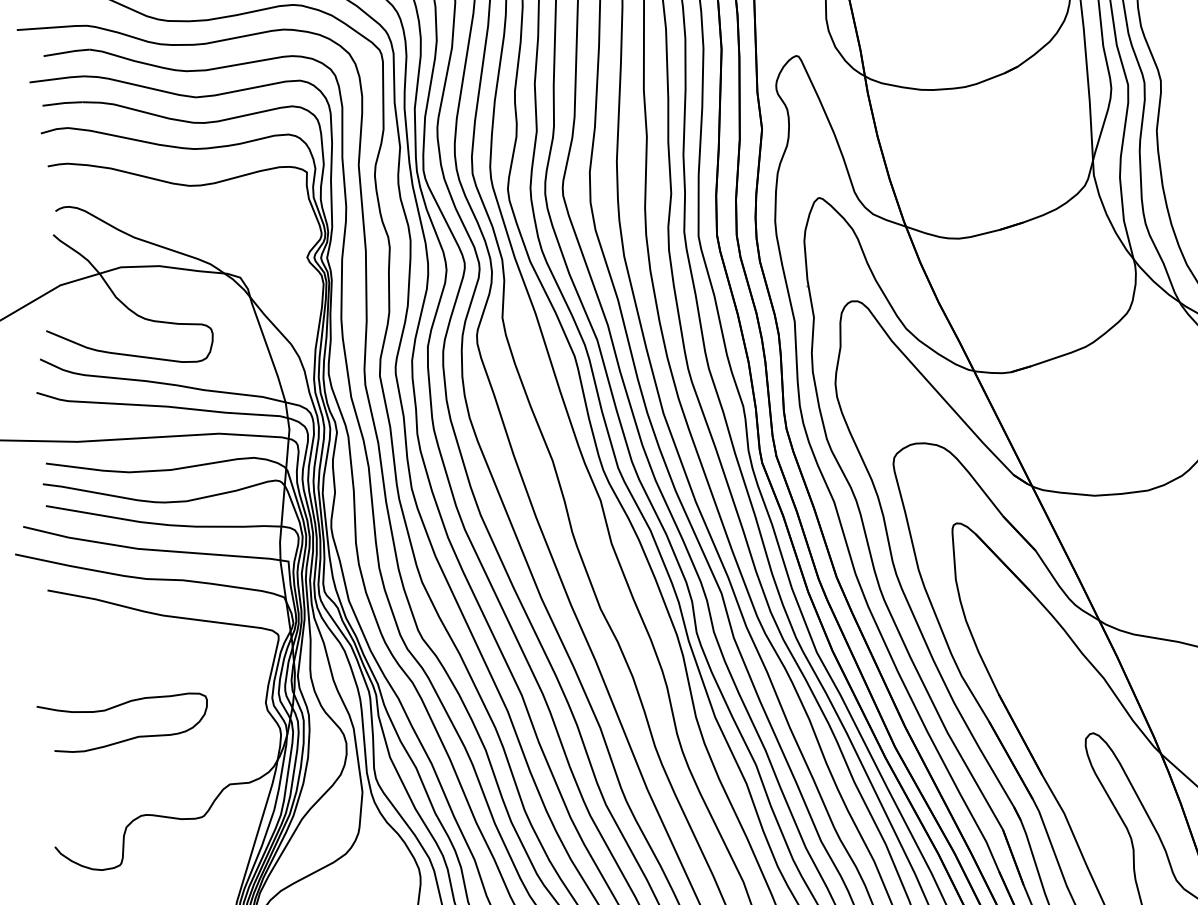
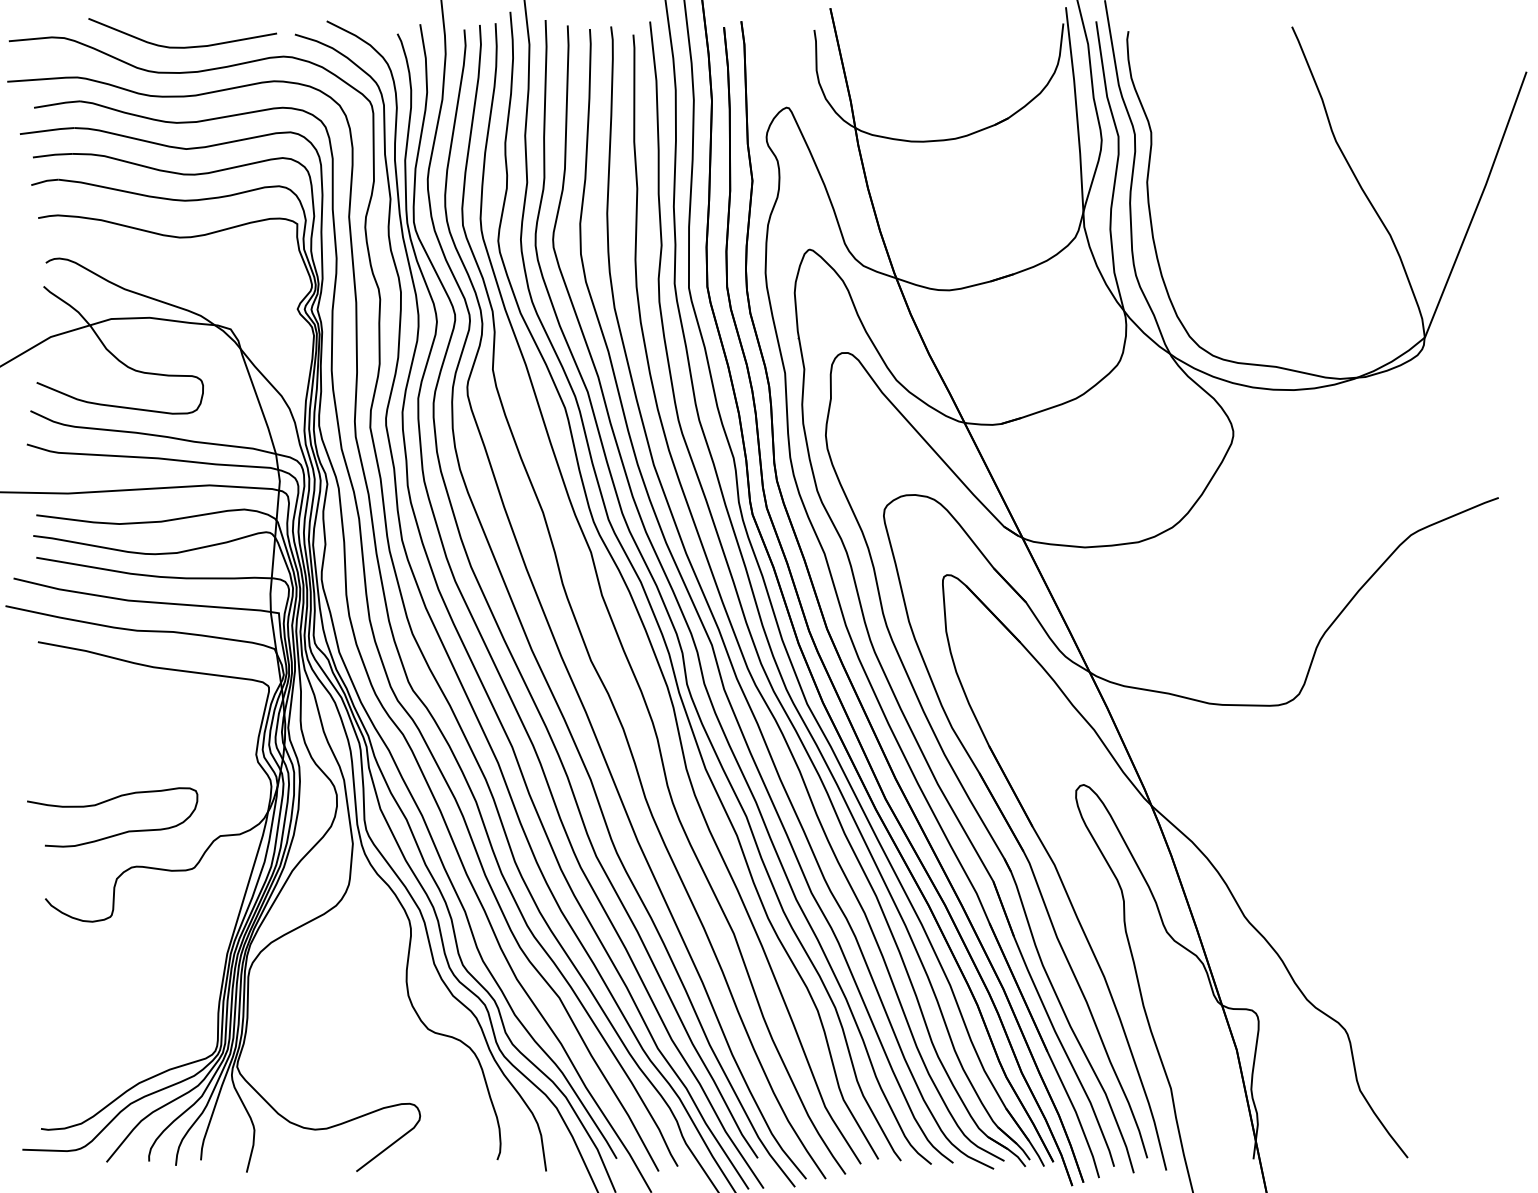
curve: (118, 706) -> (108, 801), moved

